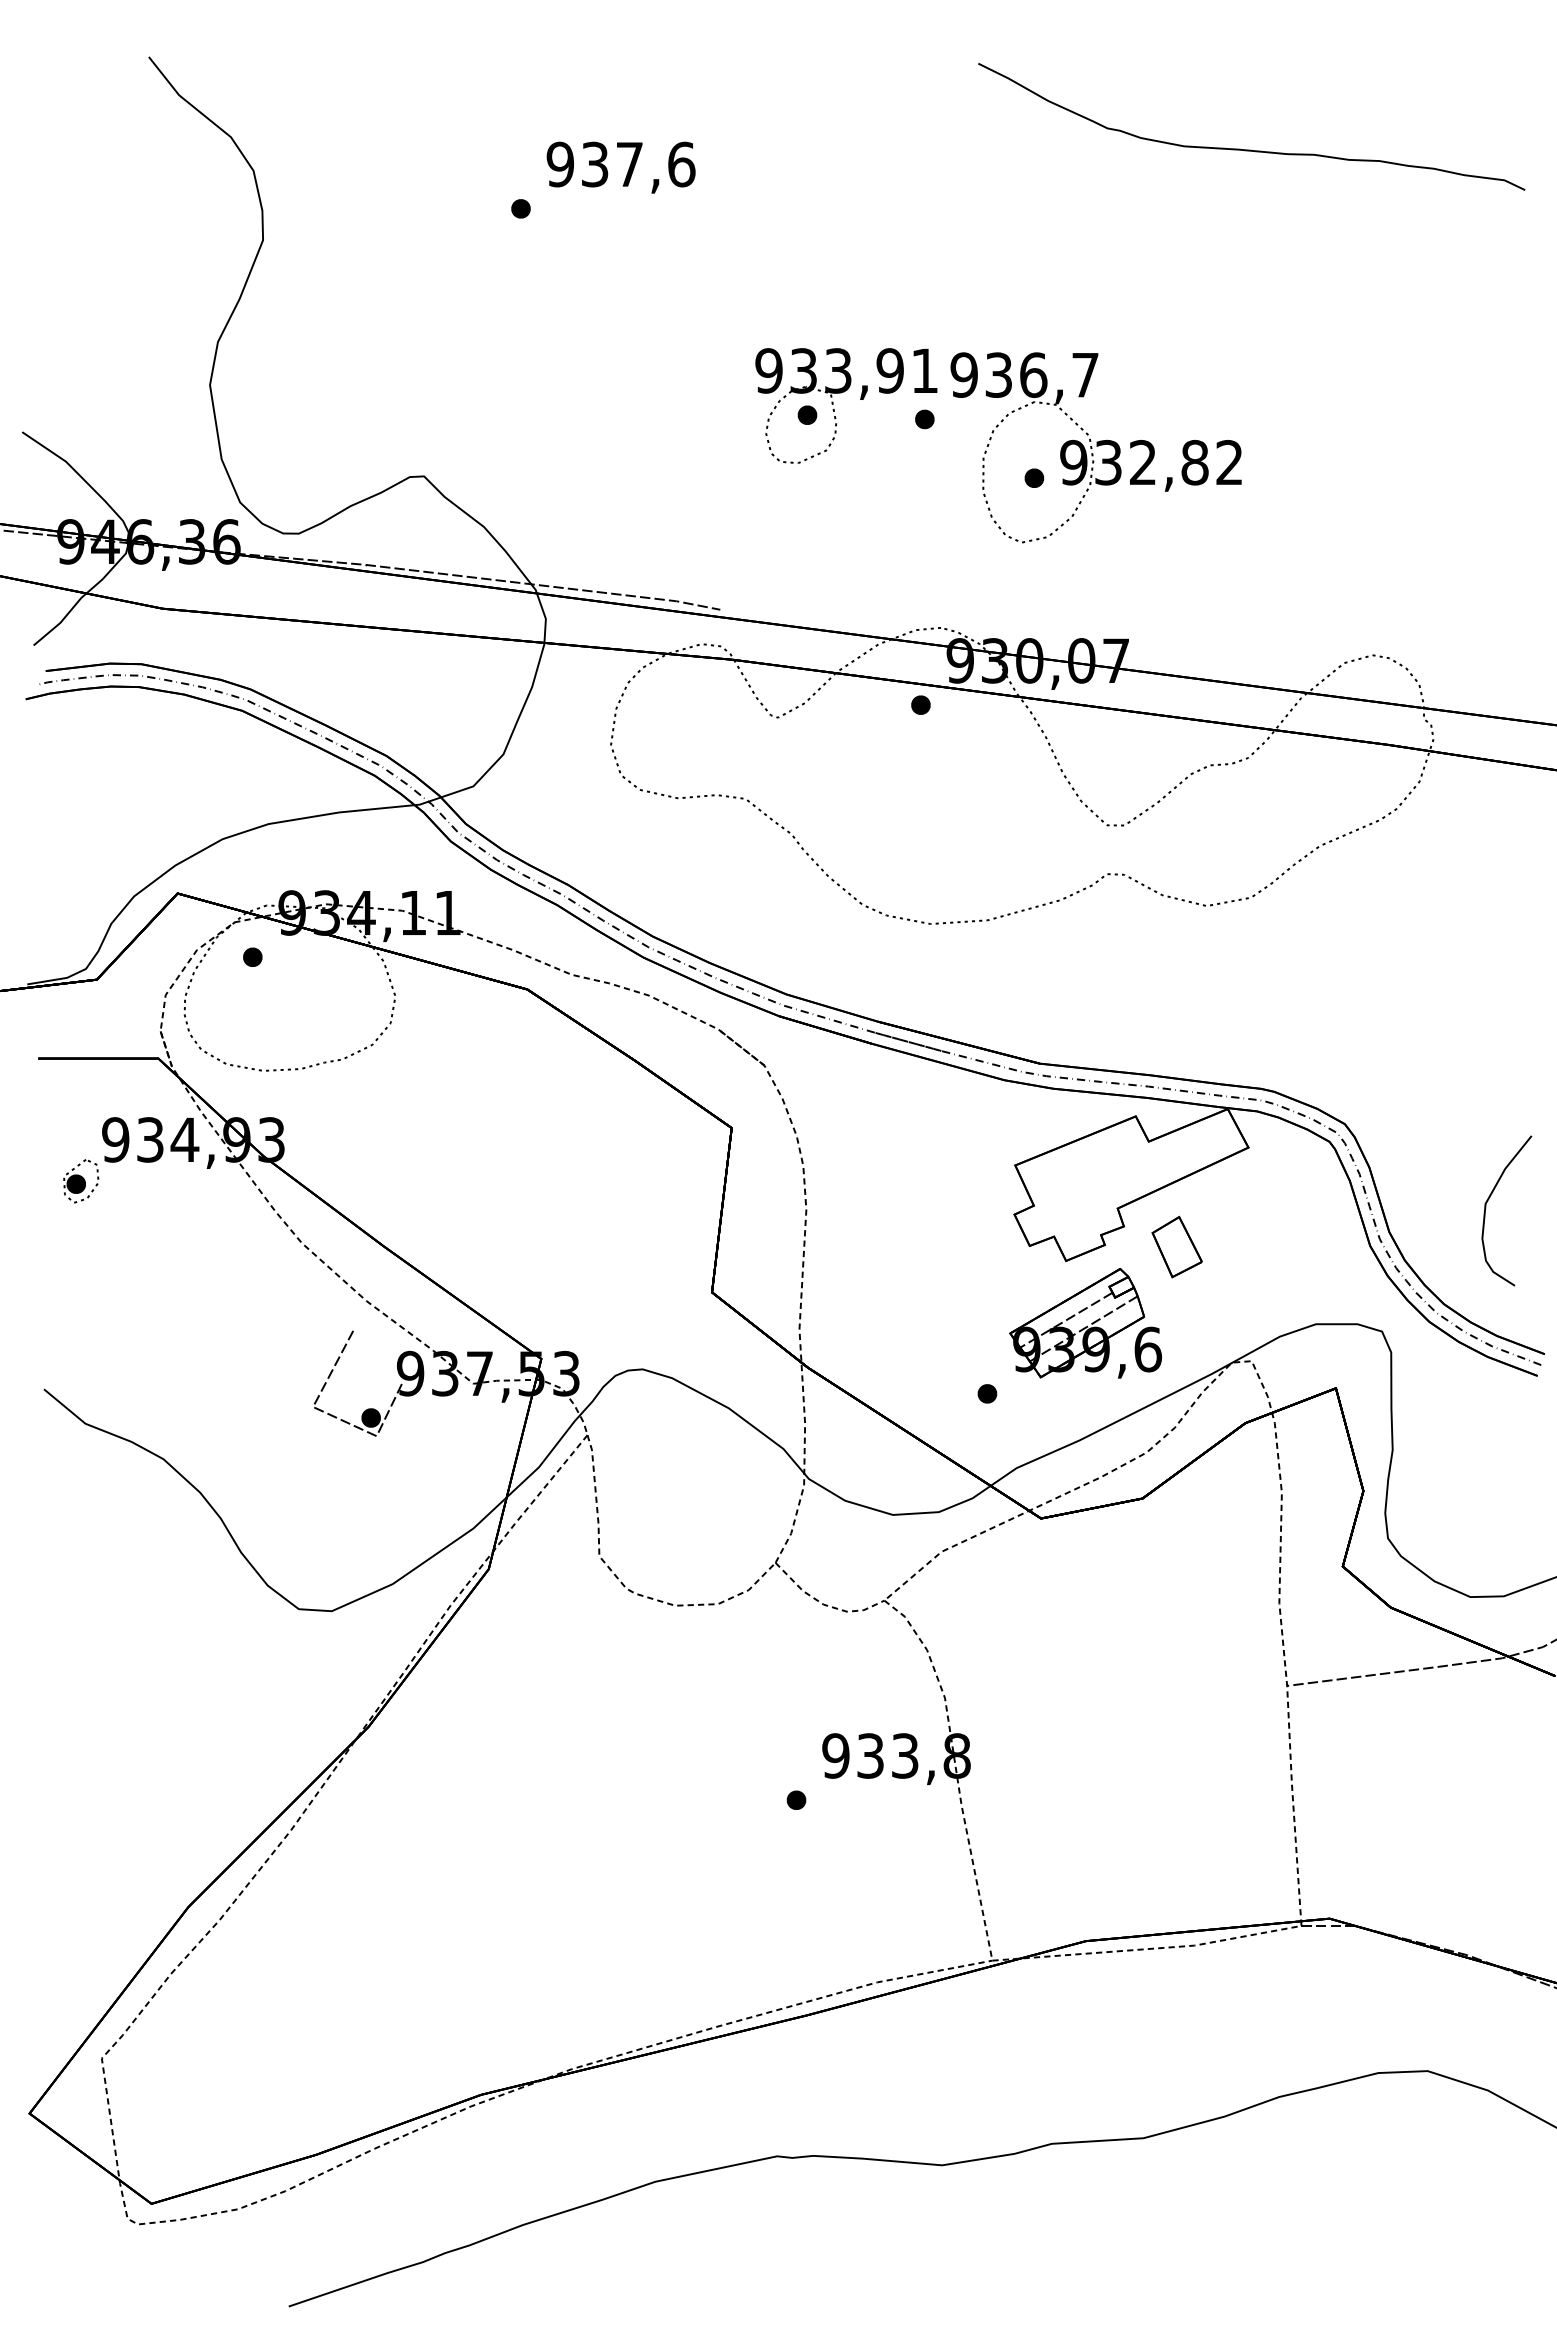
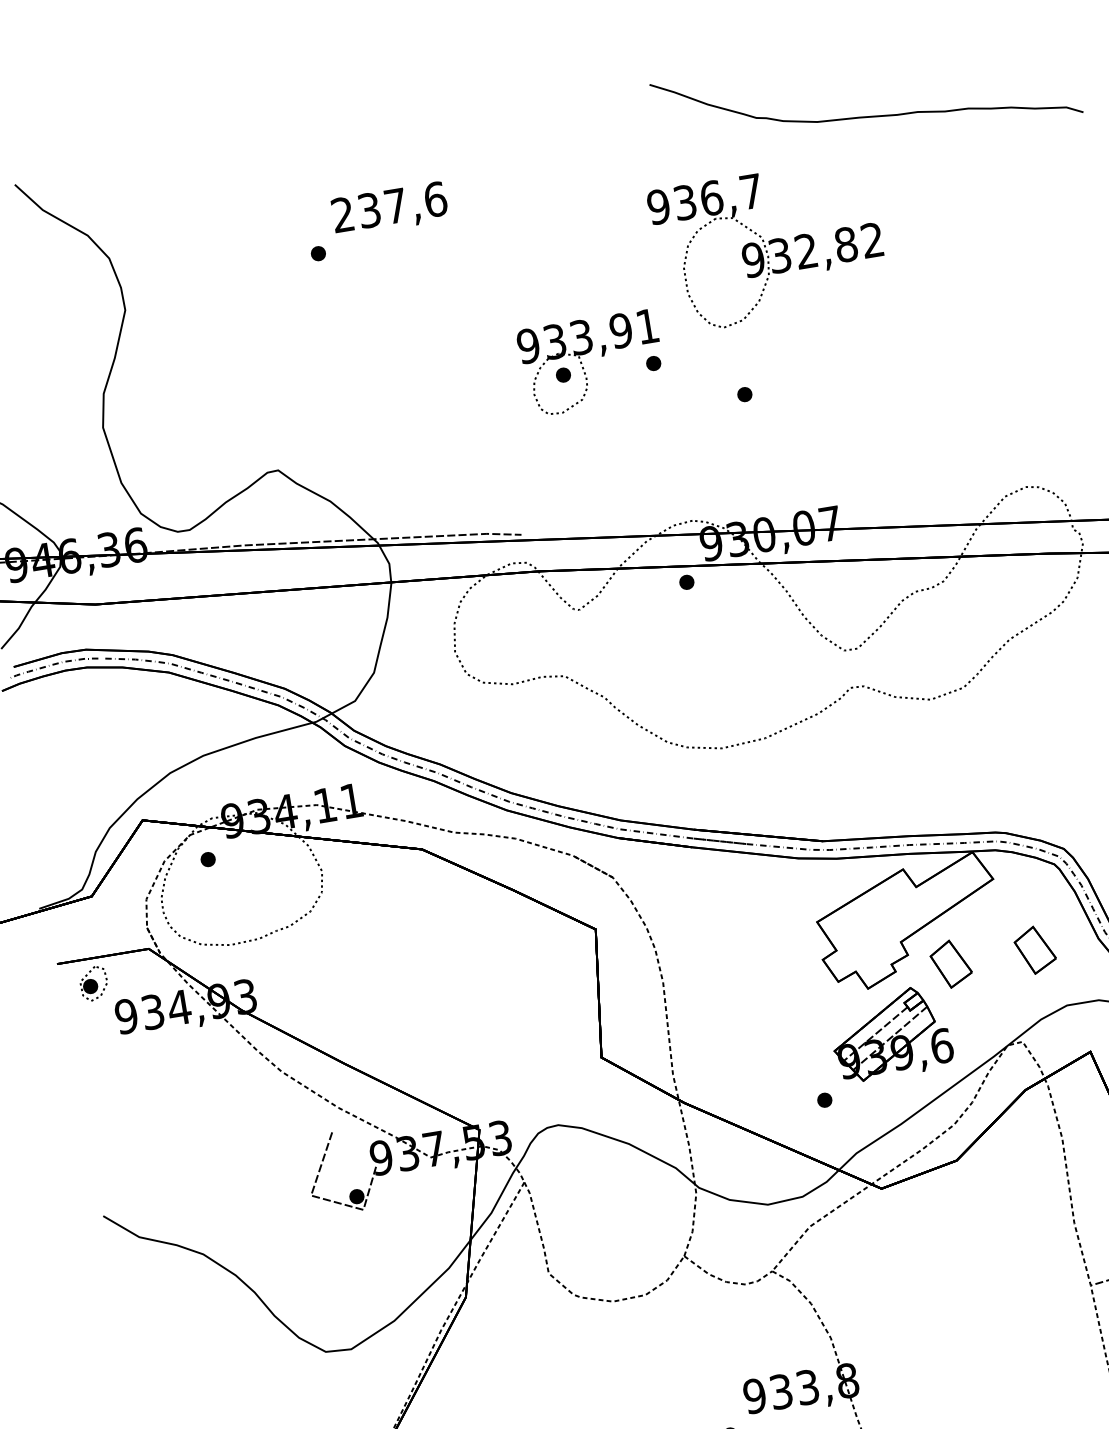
text: (559, 164) -> (342, 214), 937,6 -> 237,6
part: (1095, 447) -> (768, 245), moved
part: (81, 1181) -> (94, 983), moved
part: (1286, 1246) -> (1034, 949), added

